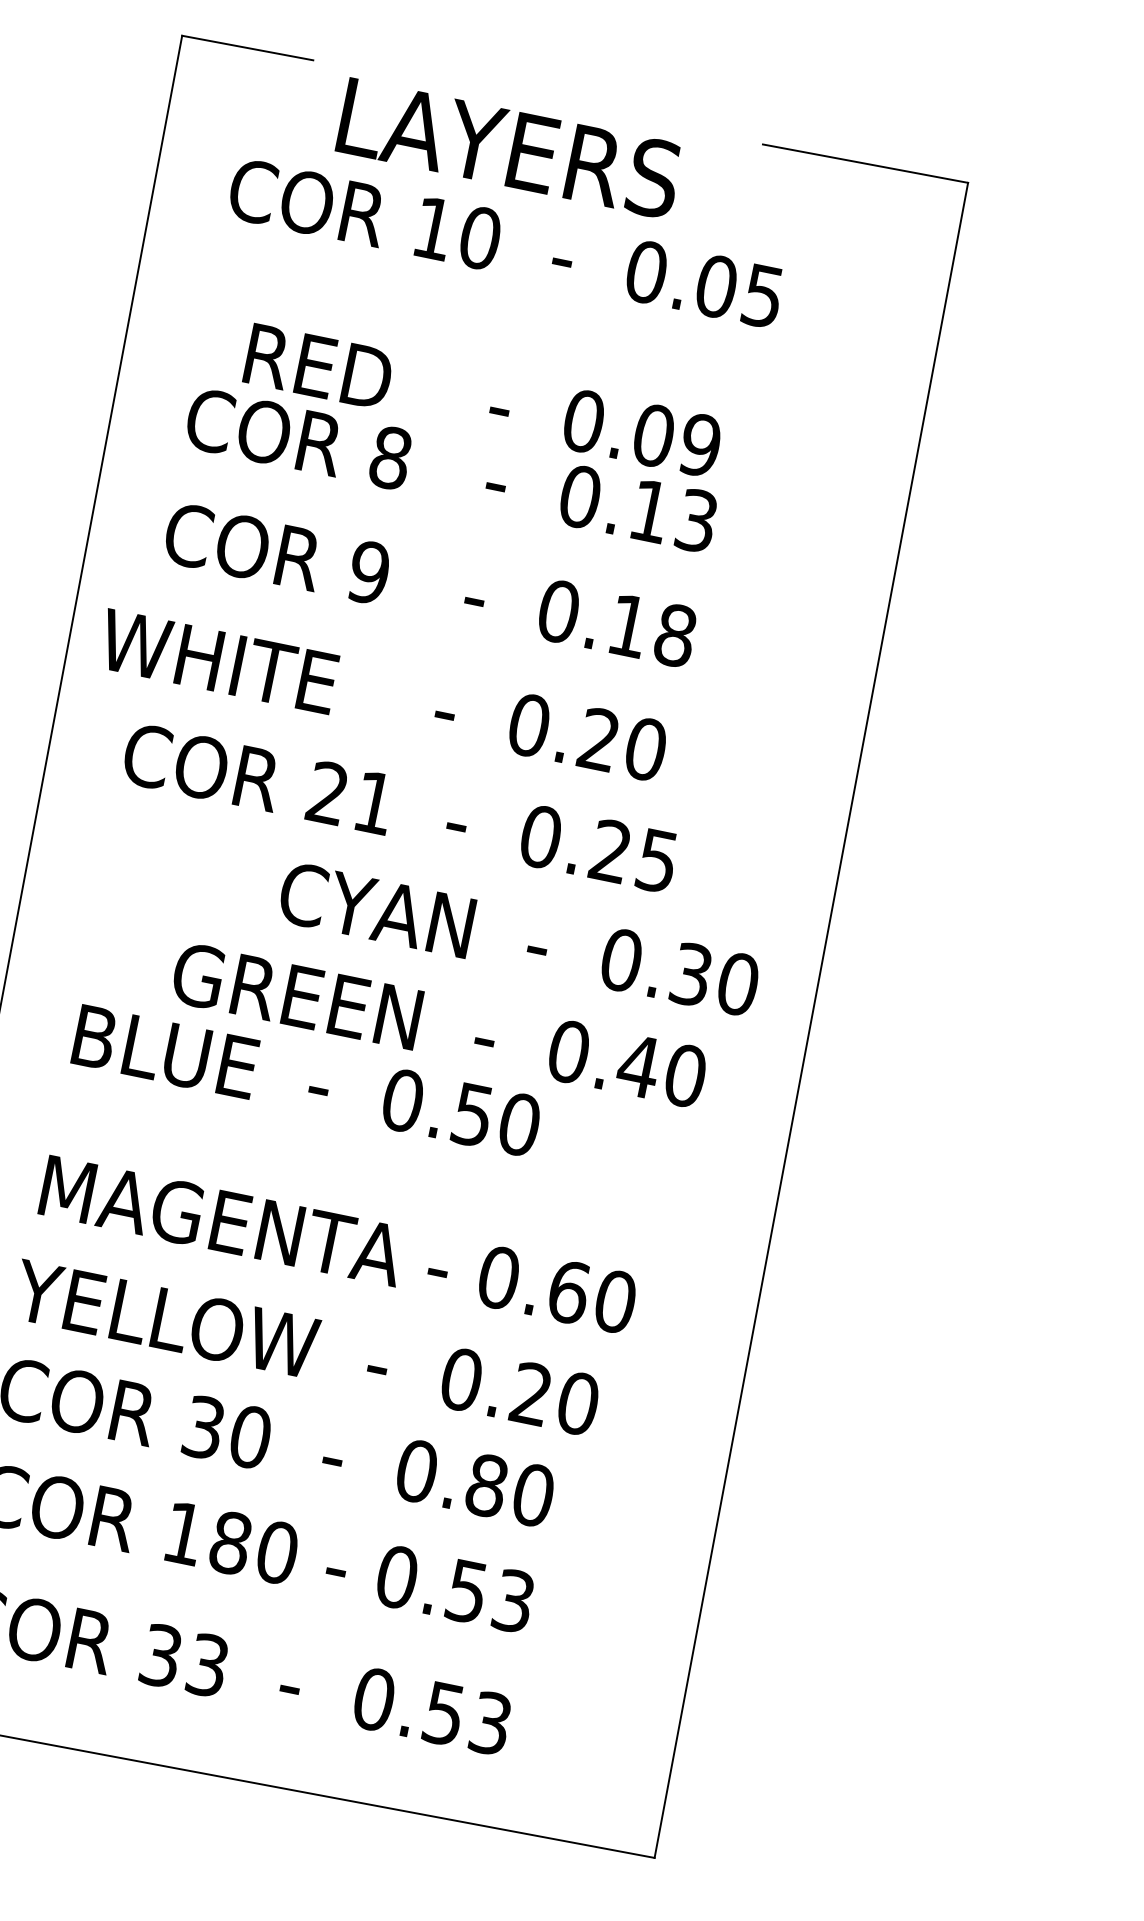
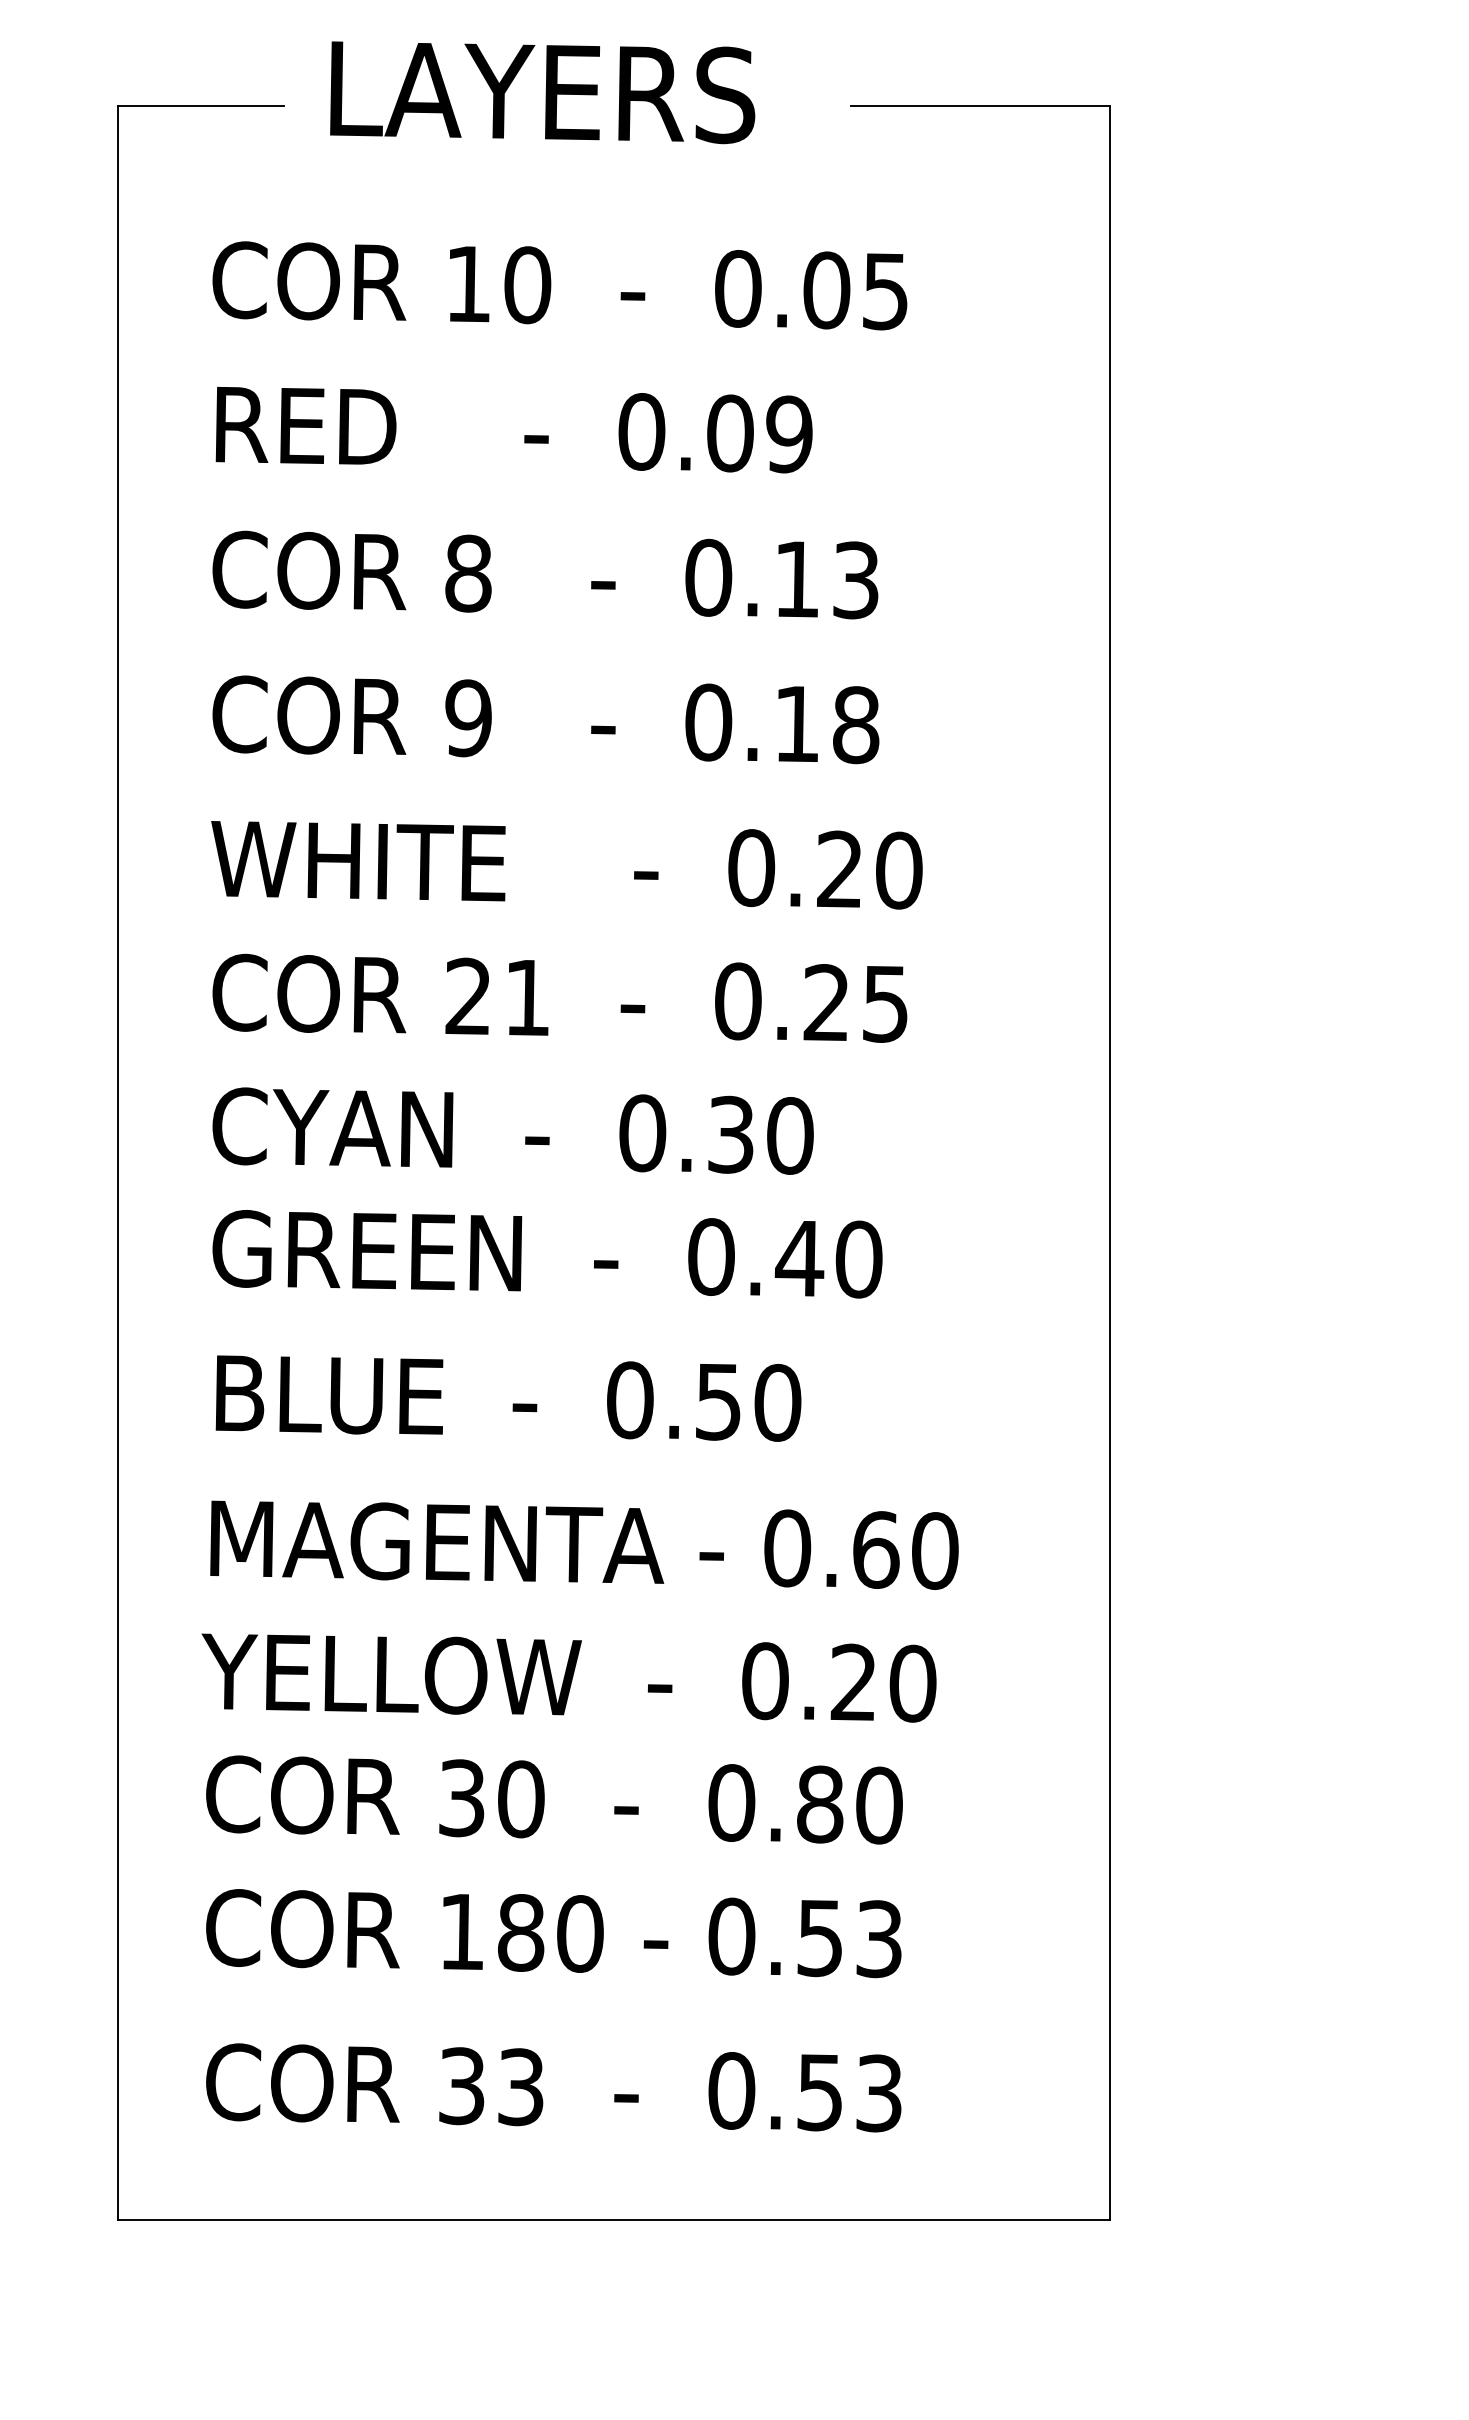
text: (509, 148) -> (542, 92), moved
text: (482, 401) -> (513, 430), moved
text: (382, 695) -> (566, 865), moved
text: (518, 938) -> (512, 1130), moved
text: (439, 1025) -> (547, 1254), moved
text: (306, 1081) -> (508, 1398), moved

